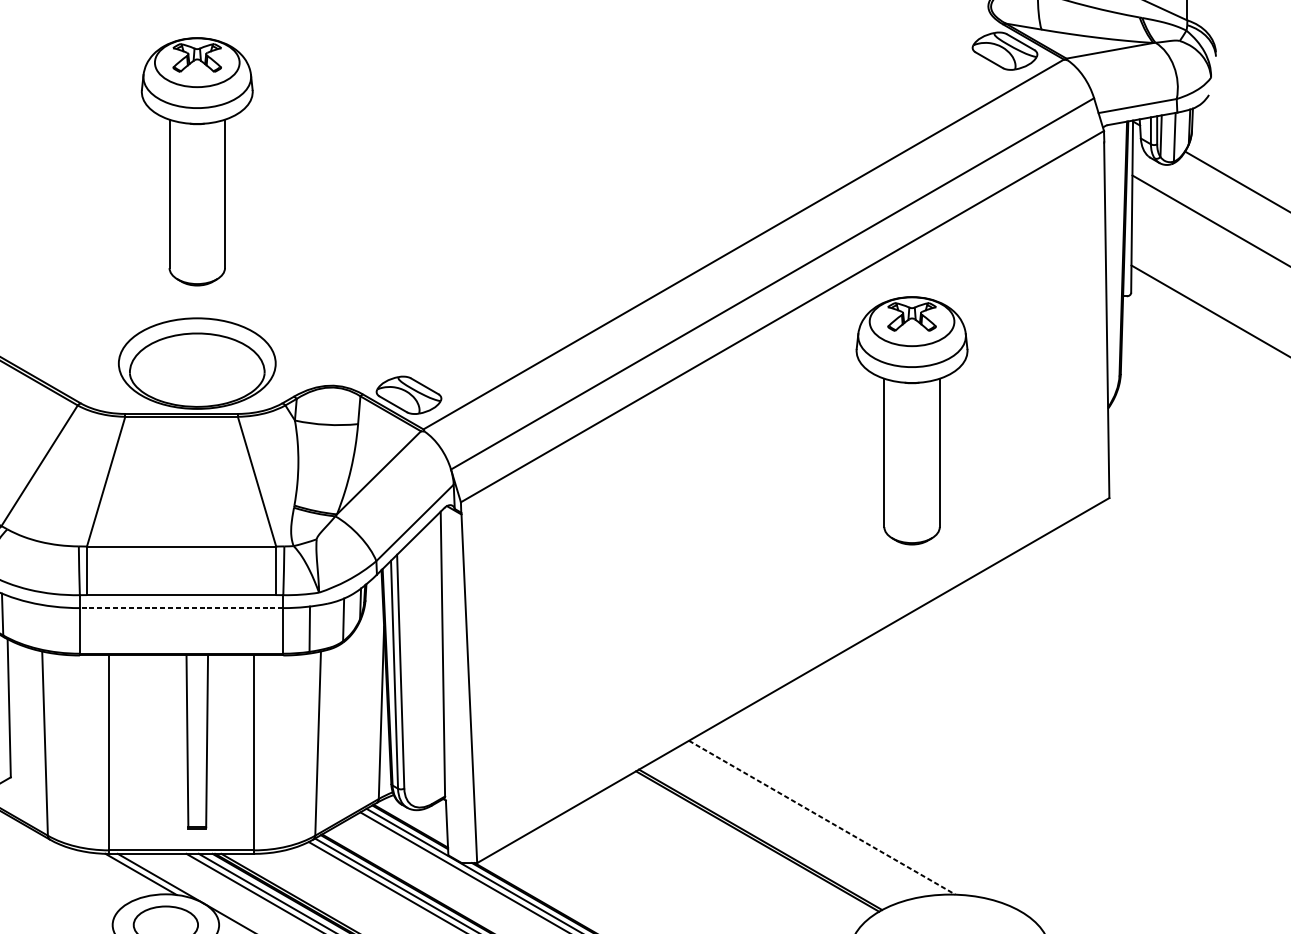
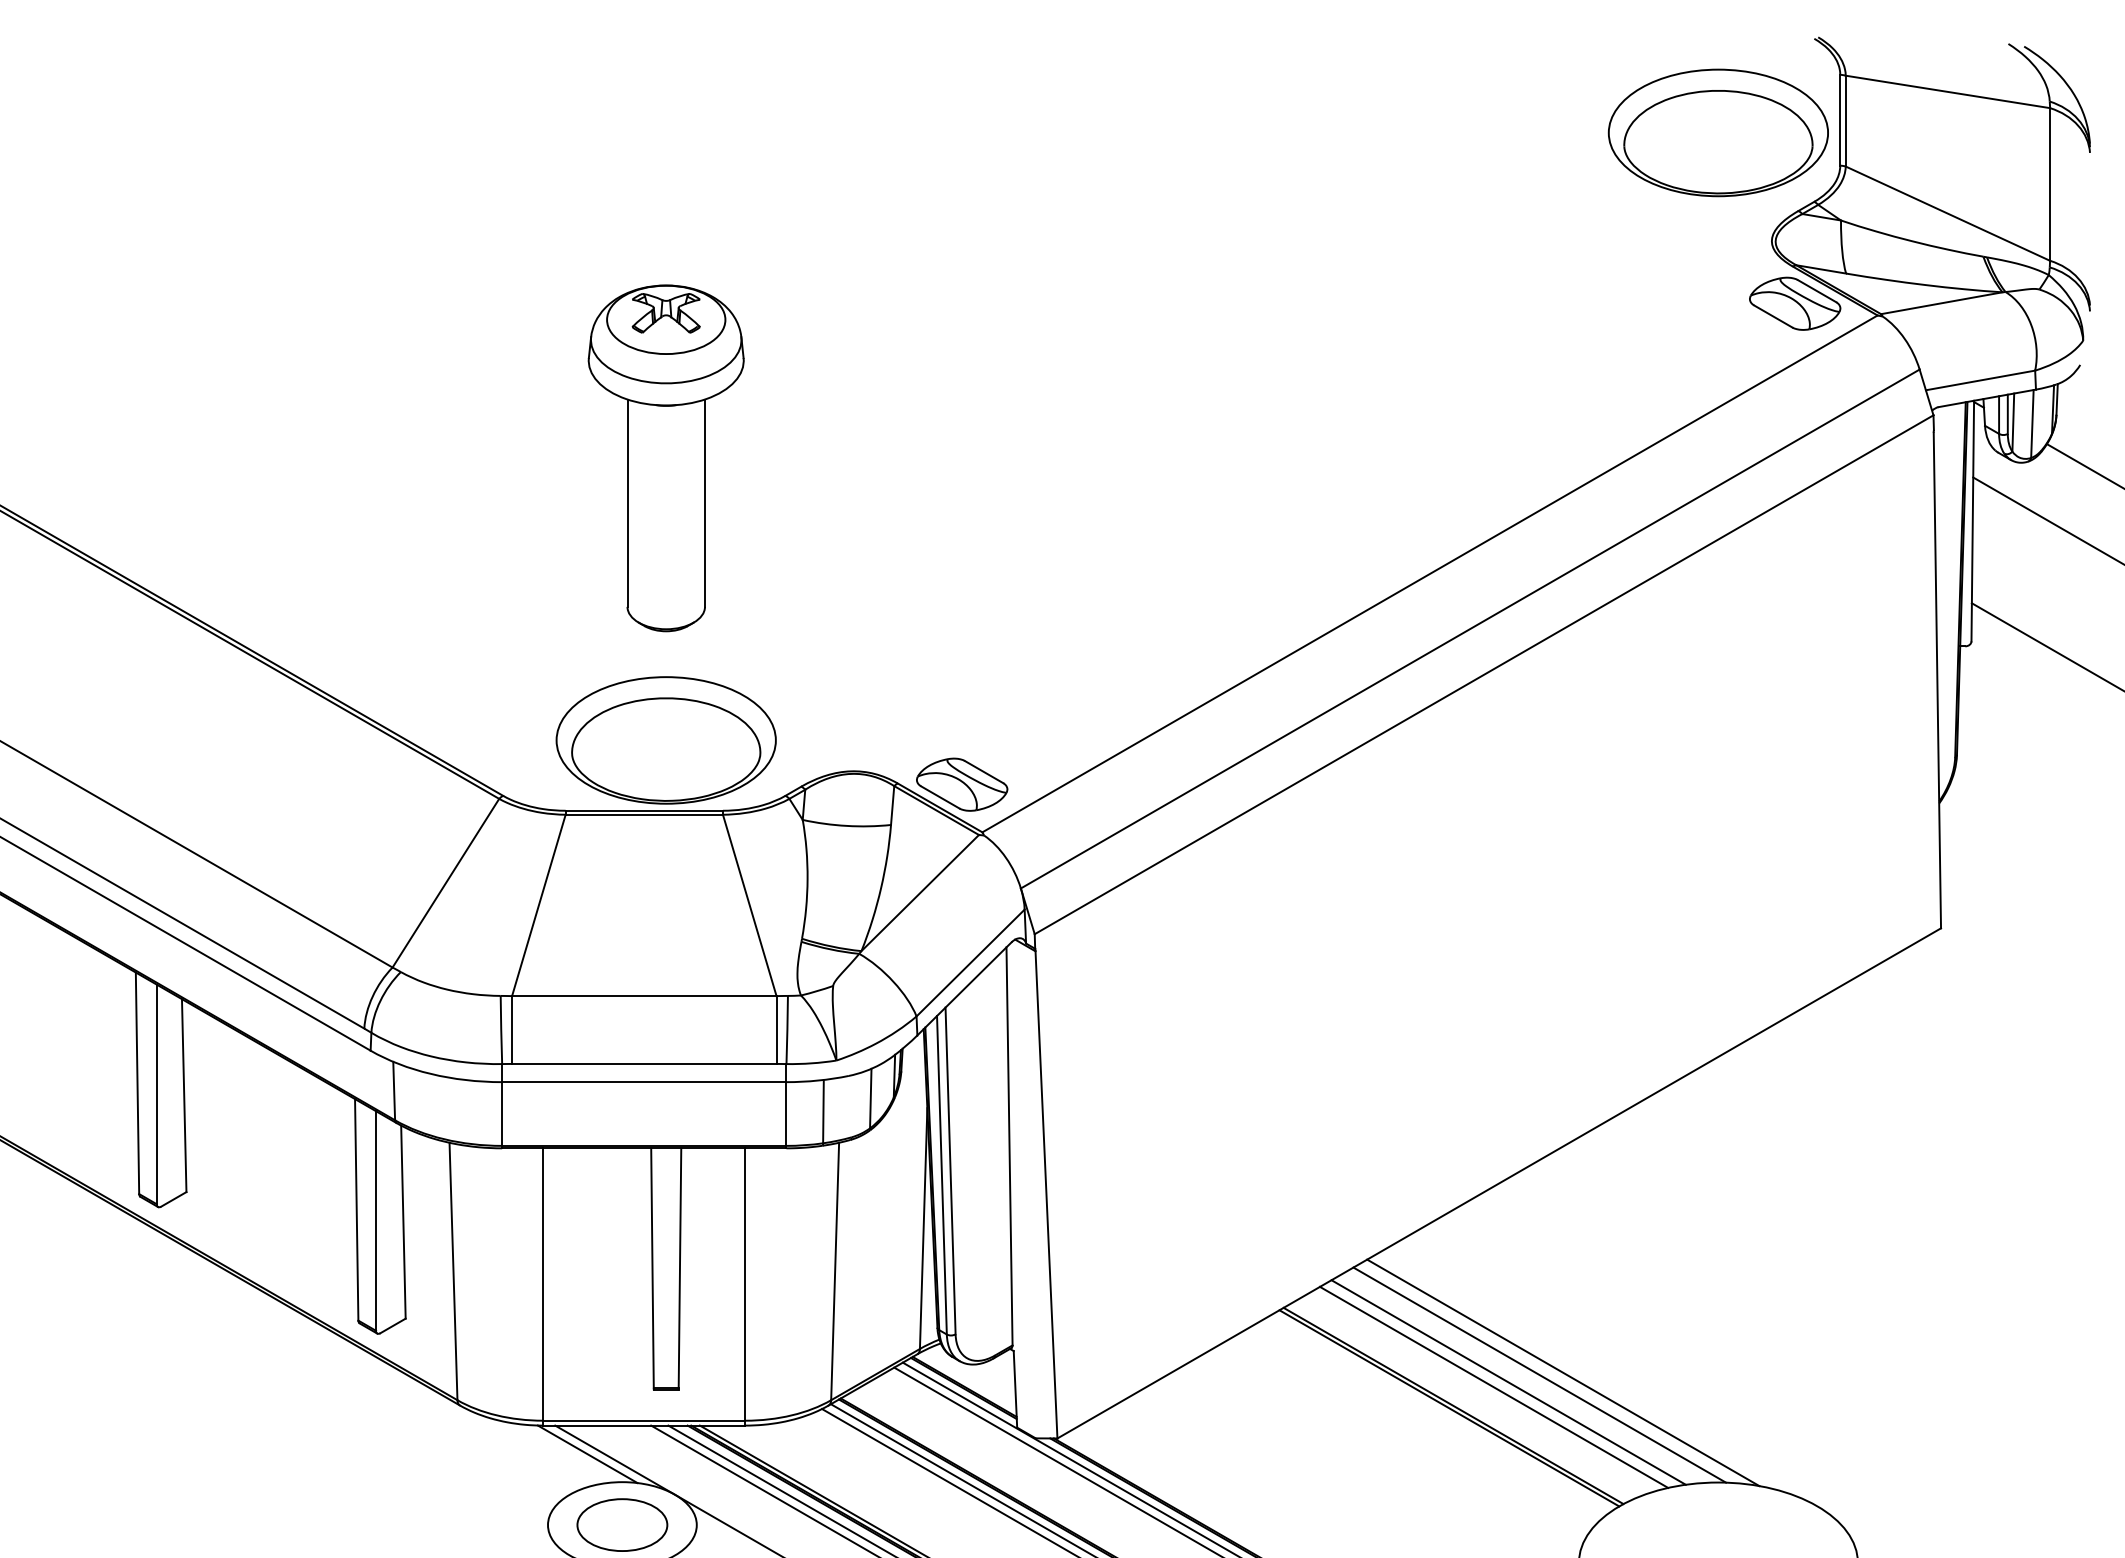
part: (911, 420) -> (1664, 820), removed
line: (181, 608) -> (643, 1082), dashed -> solid
line: (839, 815) -> (1563, 1372), added
line: (822, 818) -> (1540, 1375), dashed -> solid
line: (799, 823) -> (1508, 1382), added
line: (789, 825) -> (1493, 1386), added

